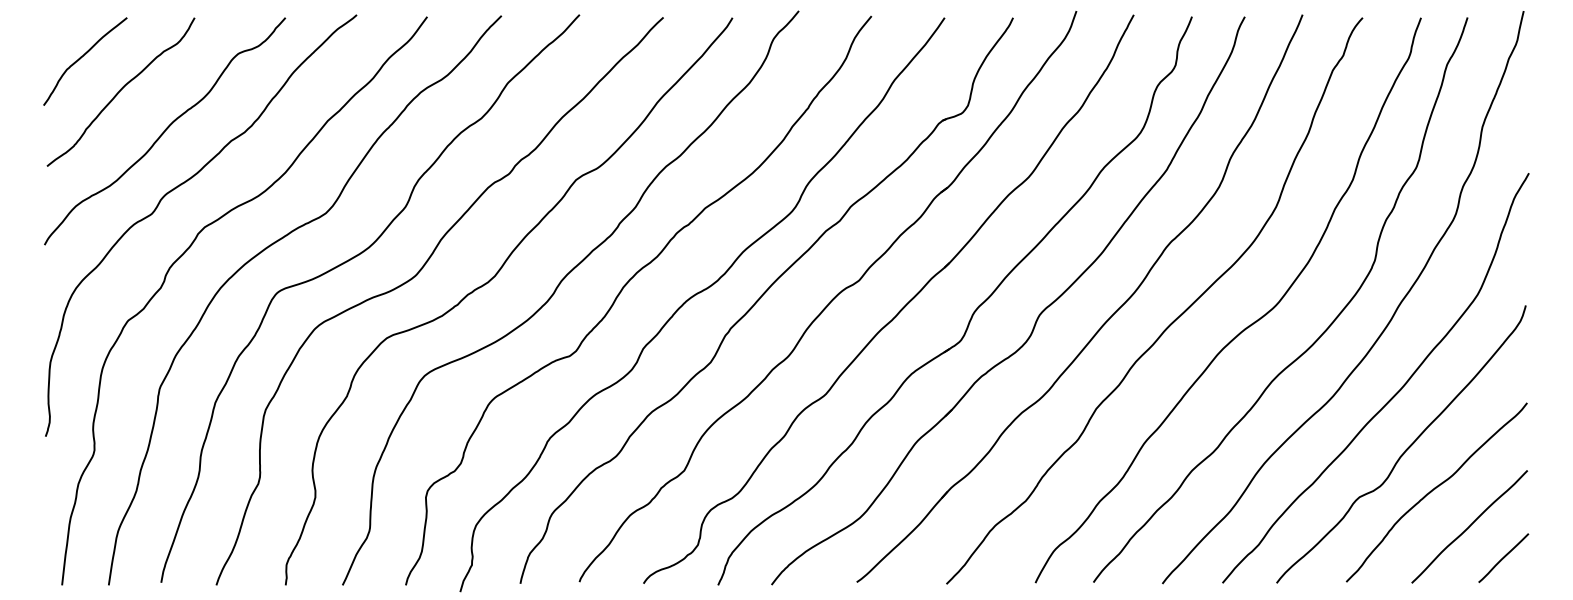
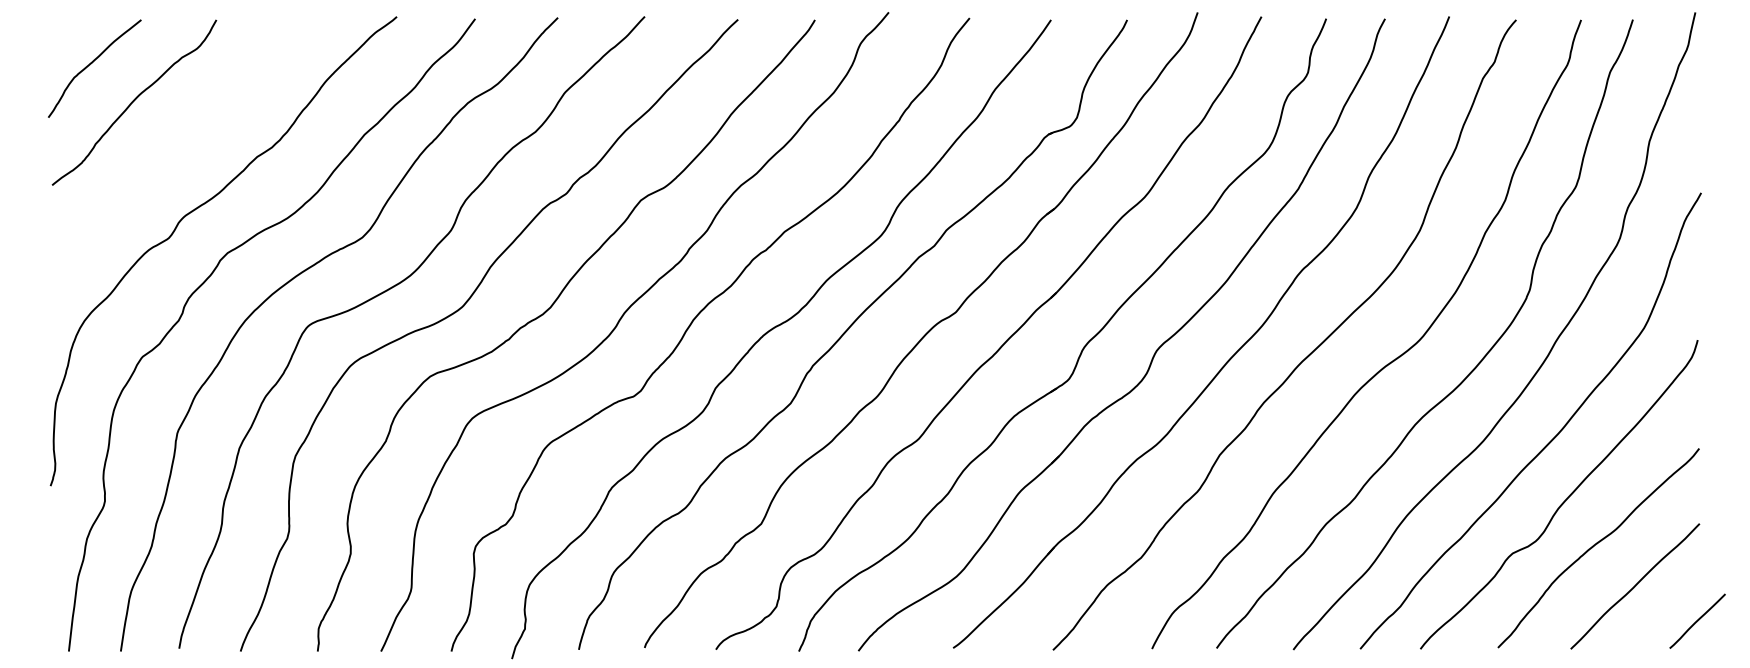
curve: (165, 131) -> (183, 146), removed
line: (1503, 557) -> (1697, 620), moved

